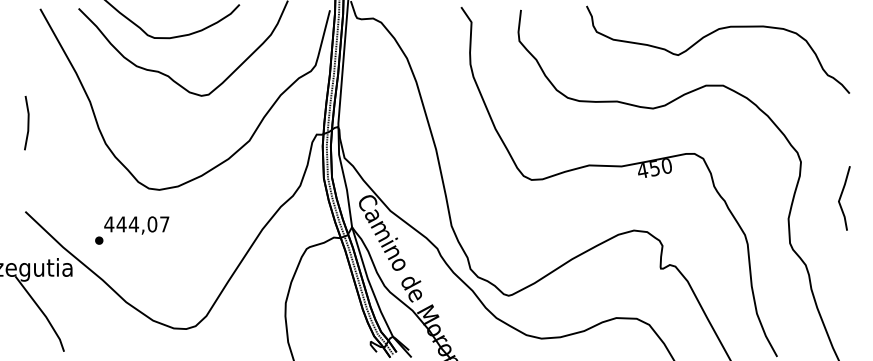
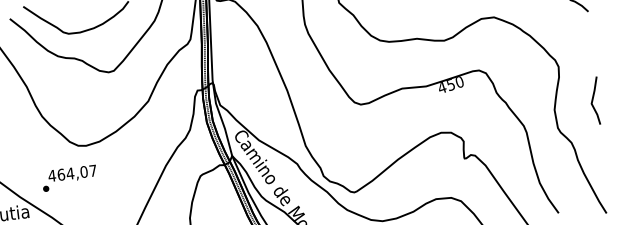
line: (841, 197) -> (593, 100), moved
text: (121, 224) -> (61, 174), 444,07 -> 464,07

